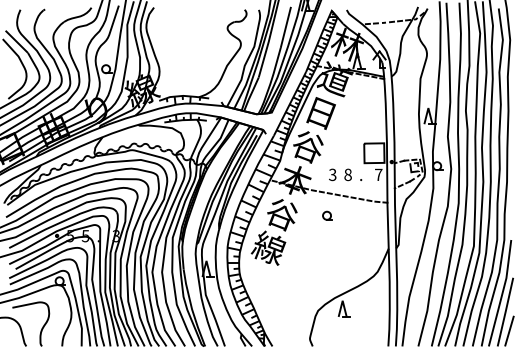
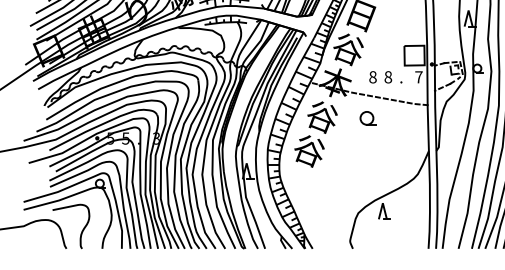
text: (332, 174) -> (372, 76), 3 -> 8
part: (327, 215) -> (367, 117), size x1.6
text: (268, 247) -> (308, 149), 線 -> 谷

